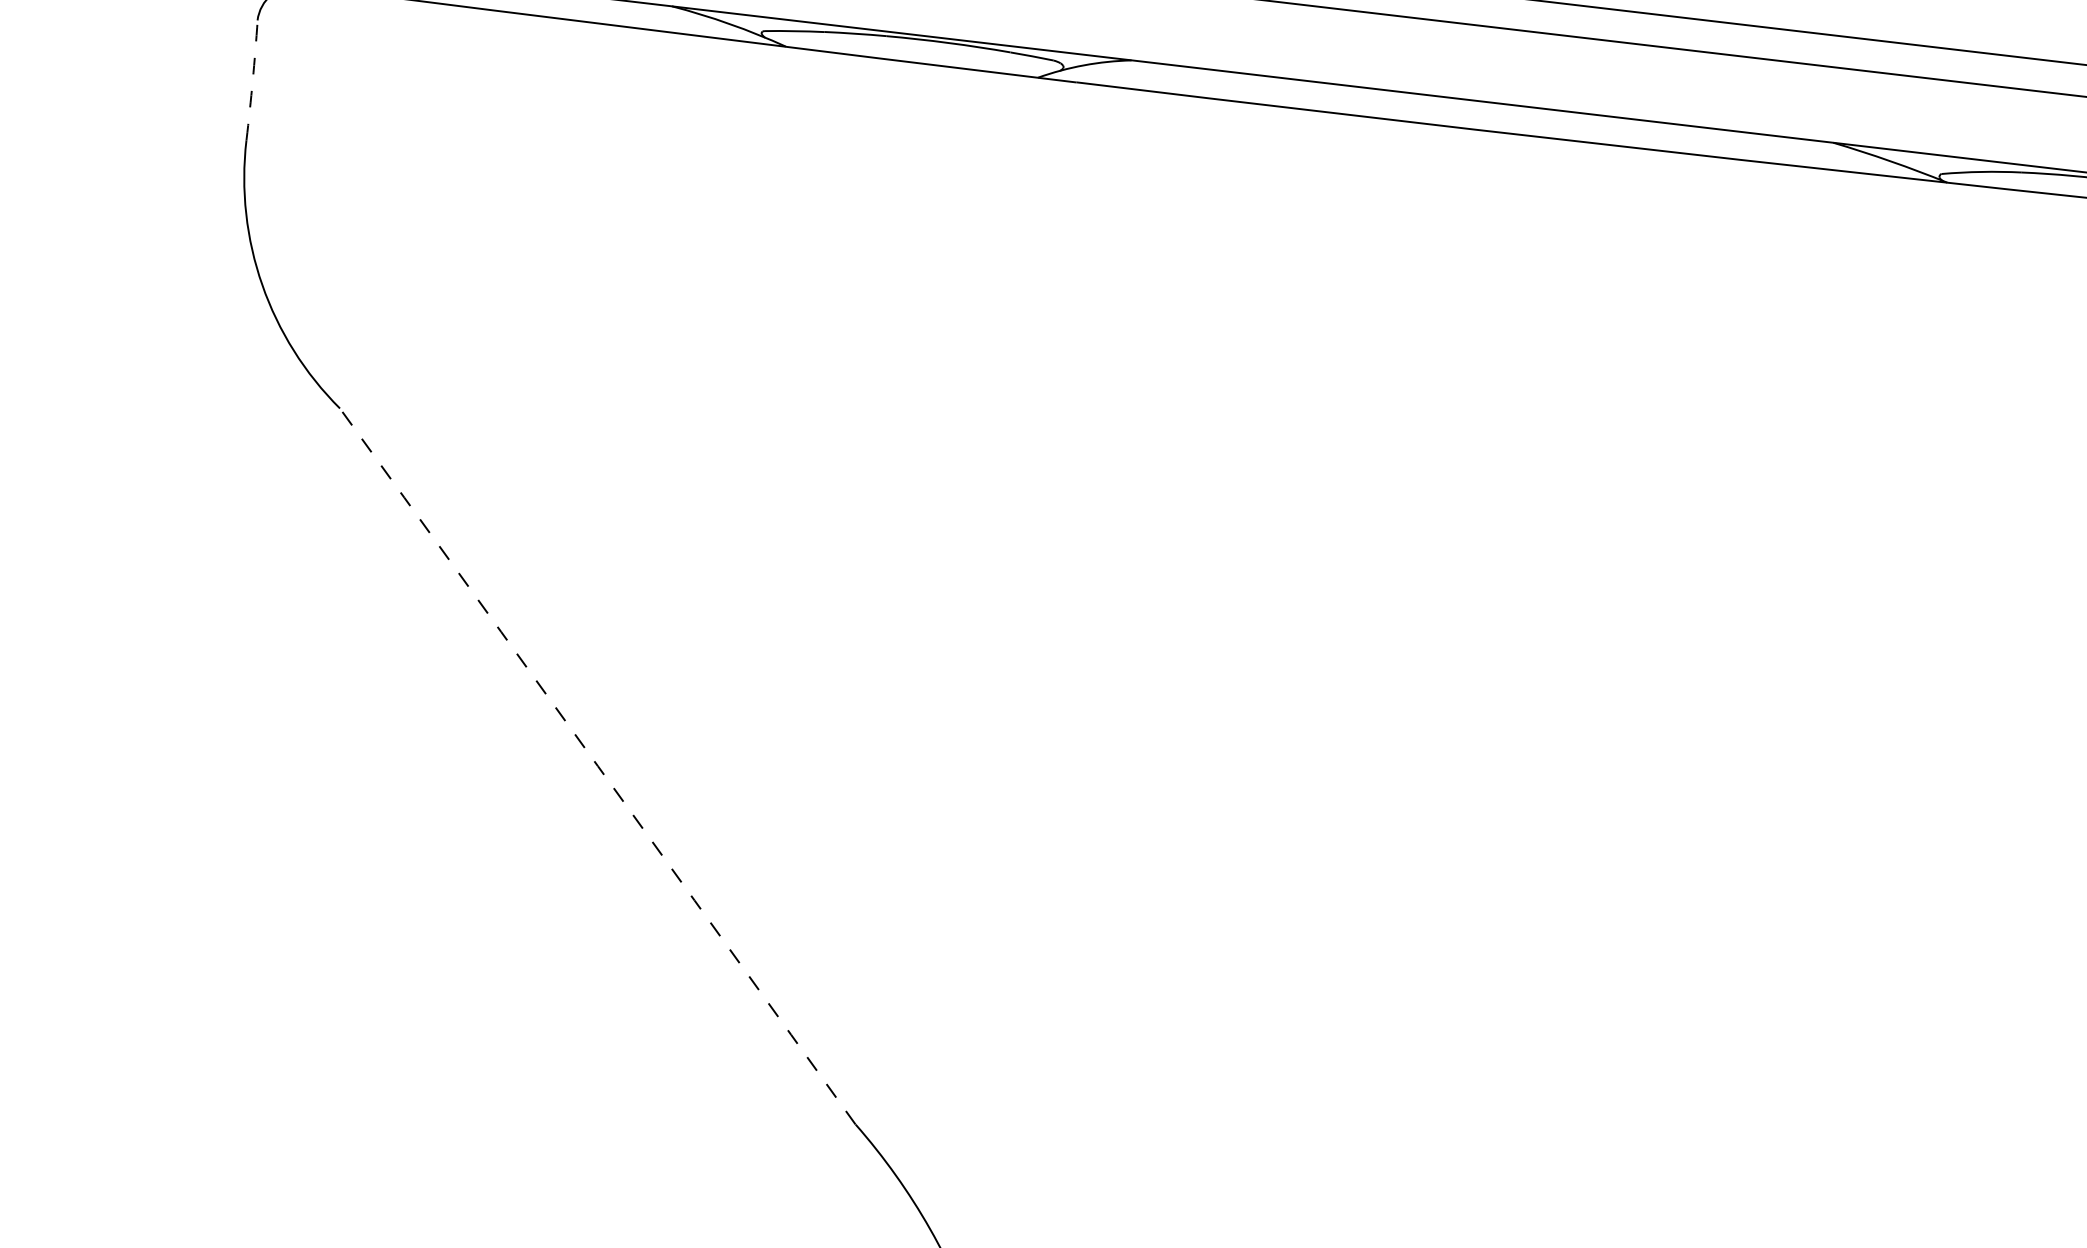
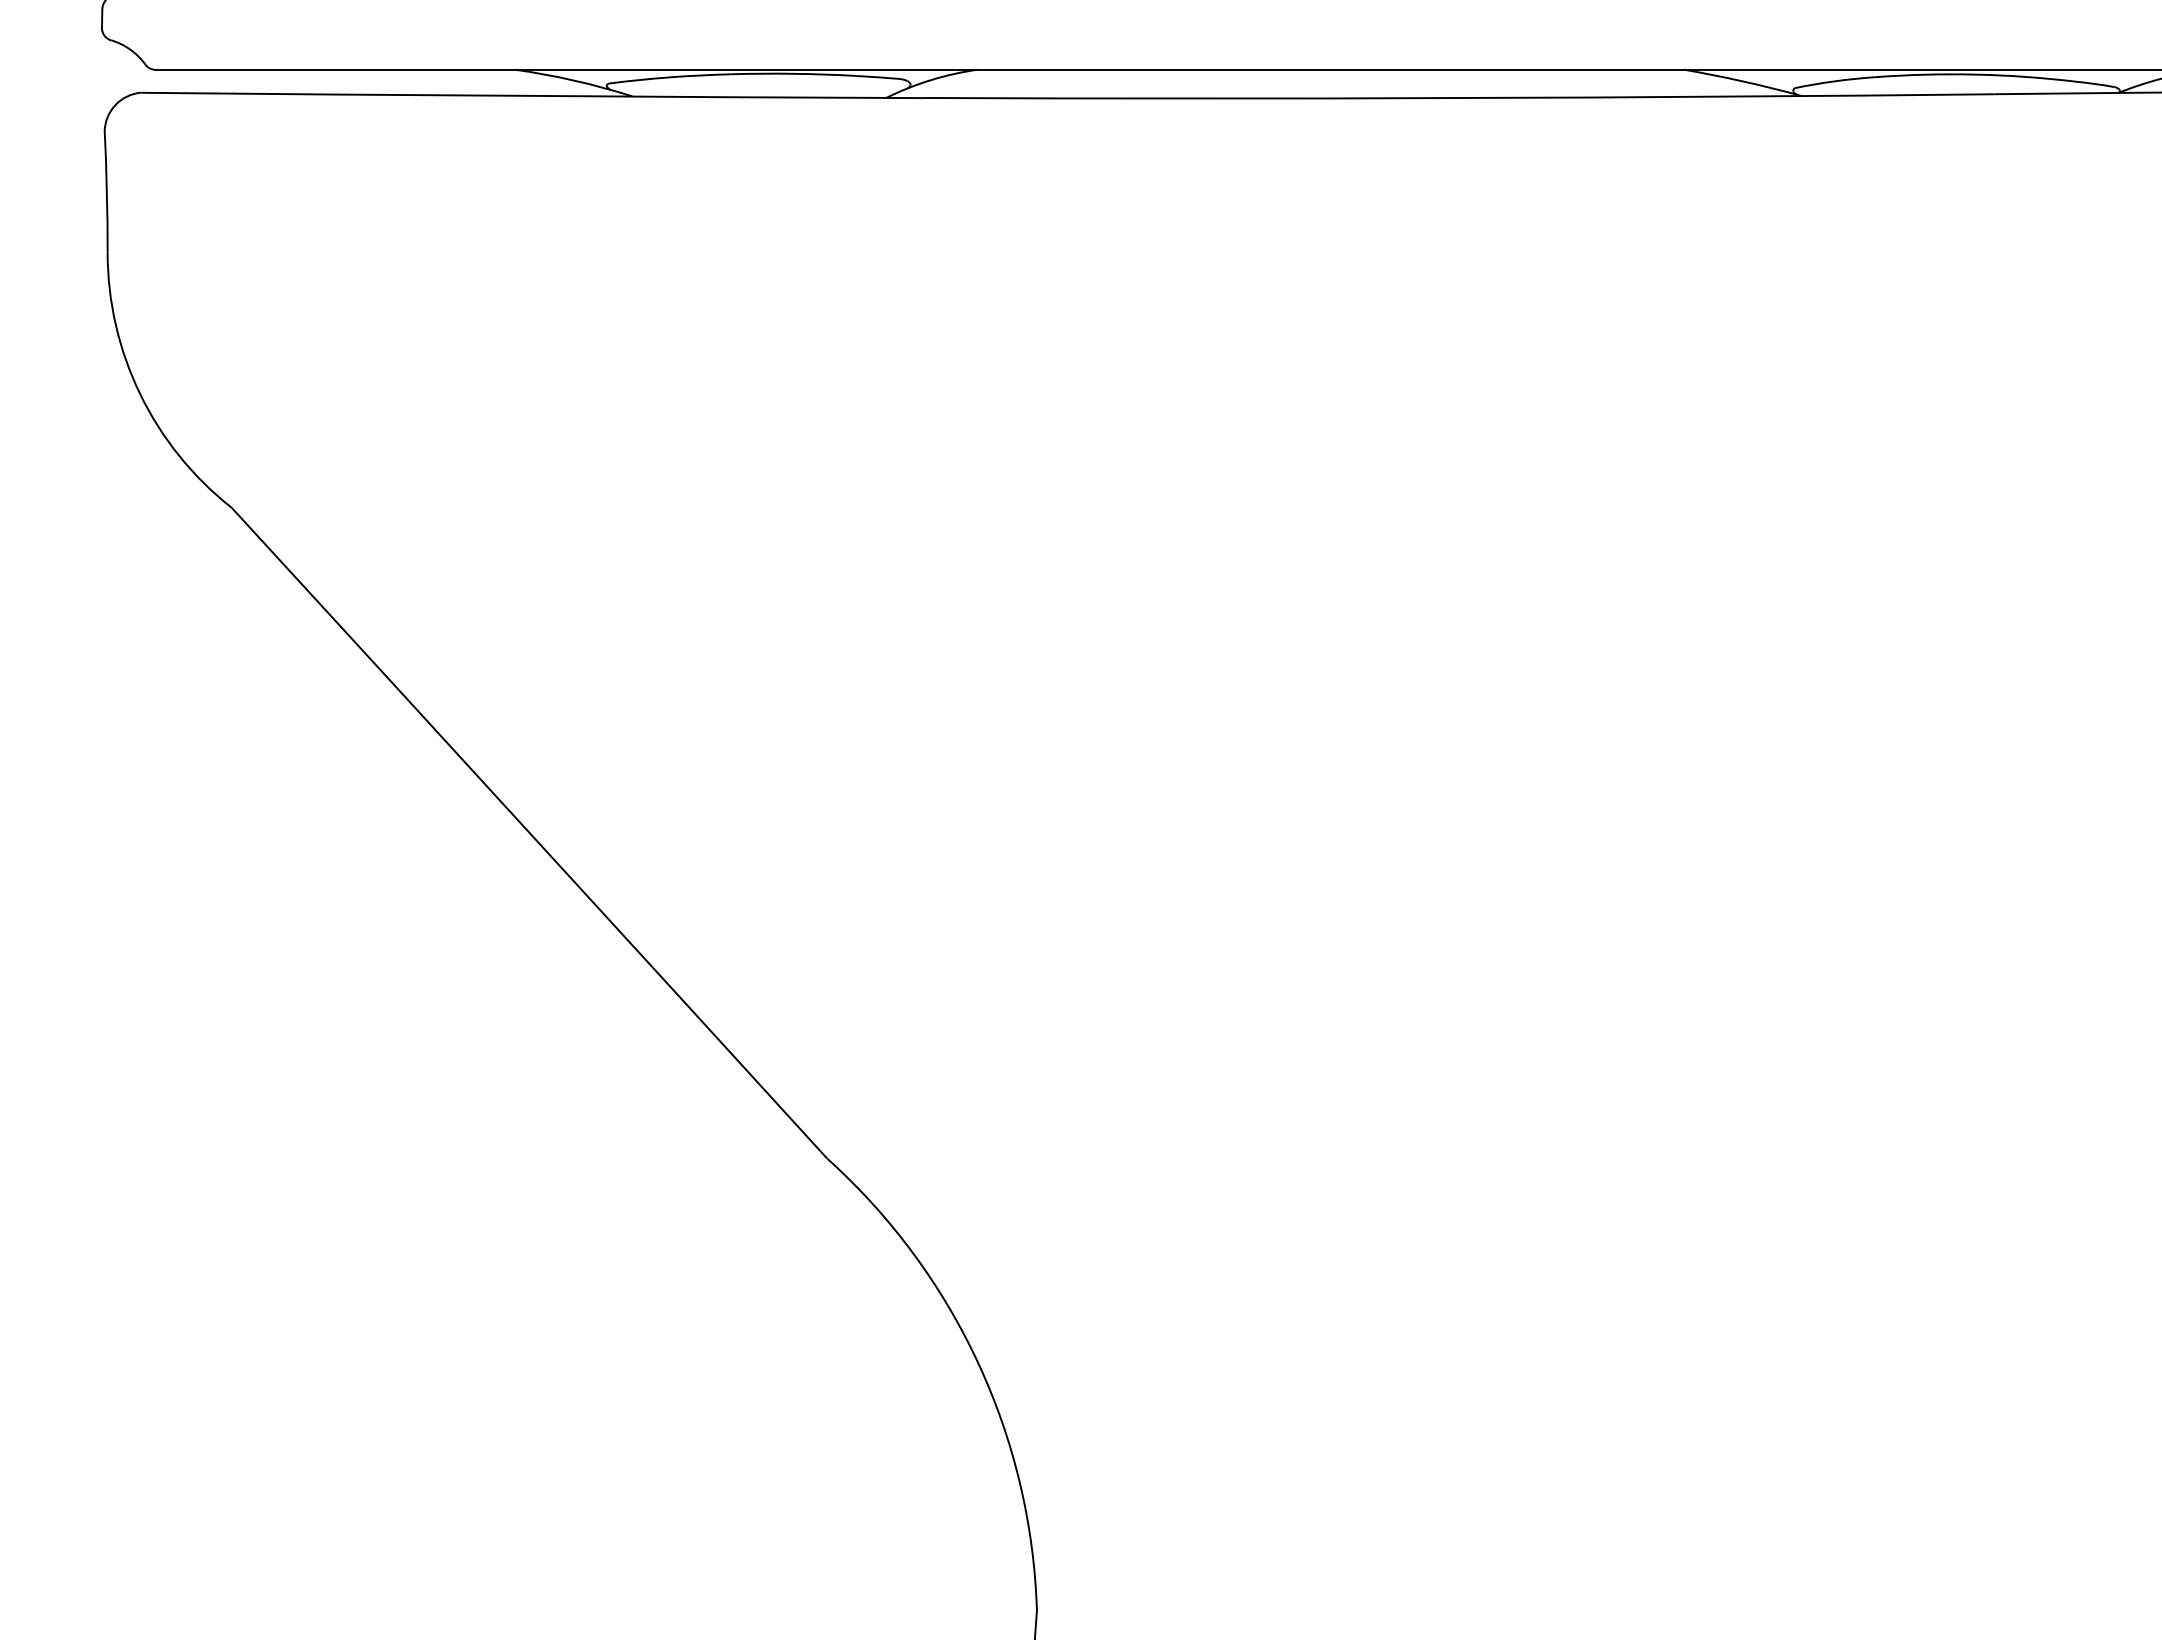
arc: (252, 80) -> (106, 192), dashed -> solid
arc: (597, 766) -> (529, 833), dashed -> solid

